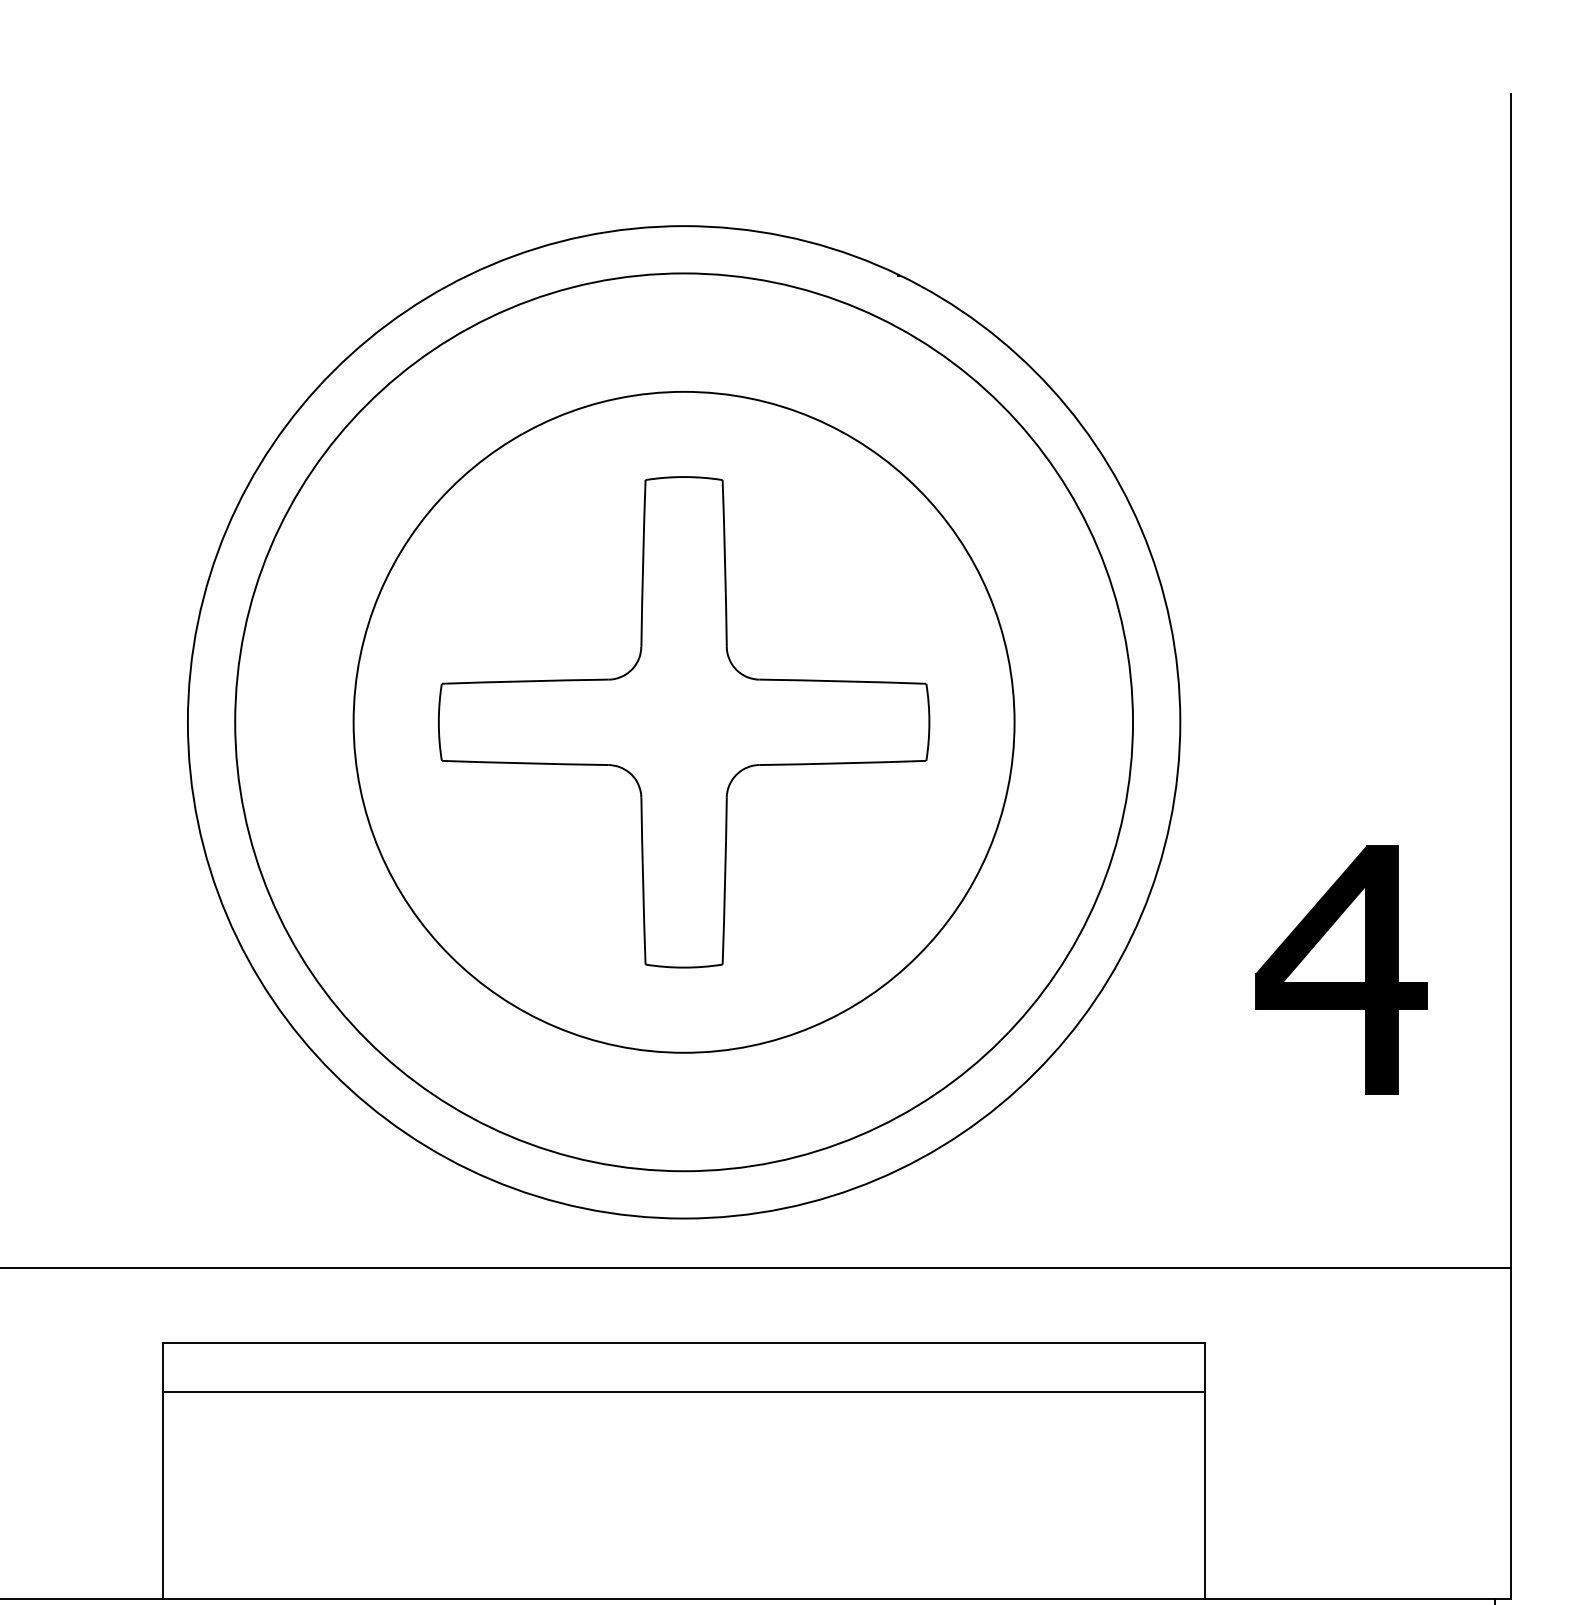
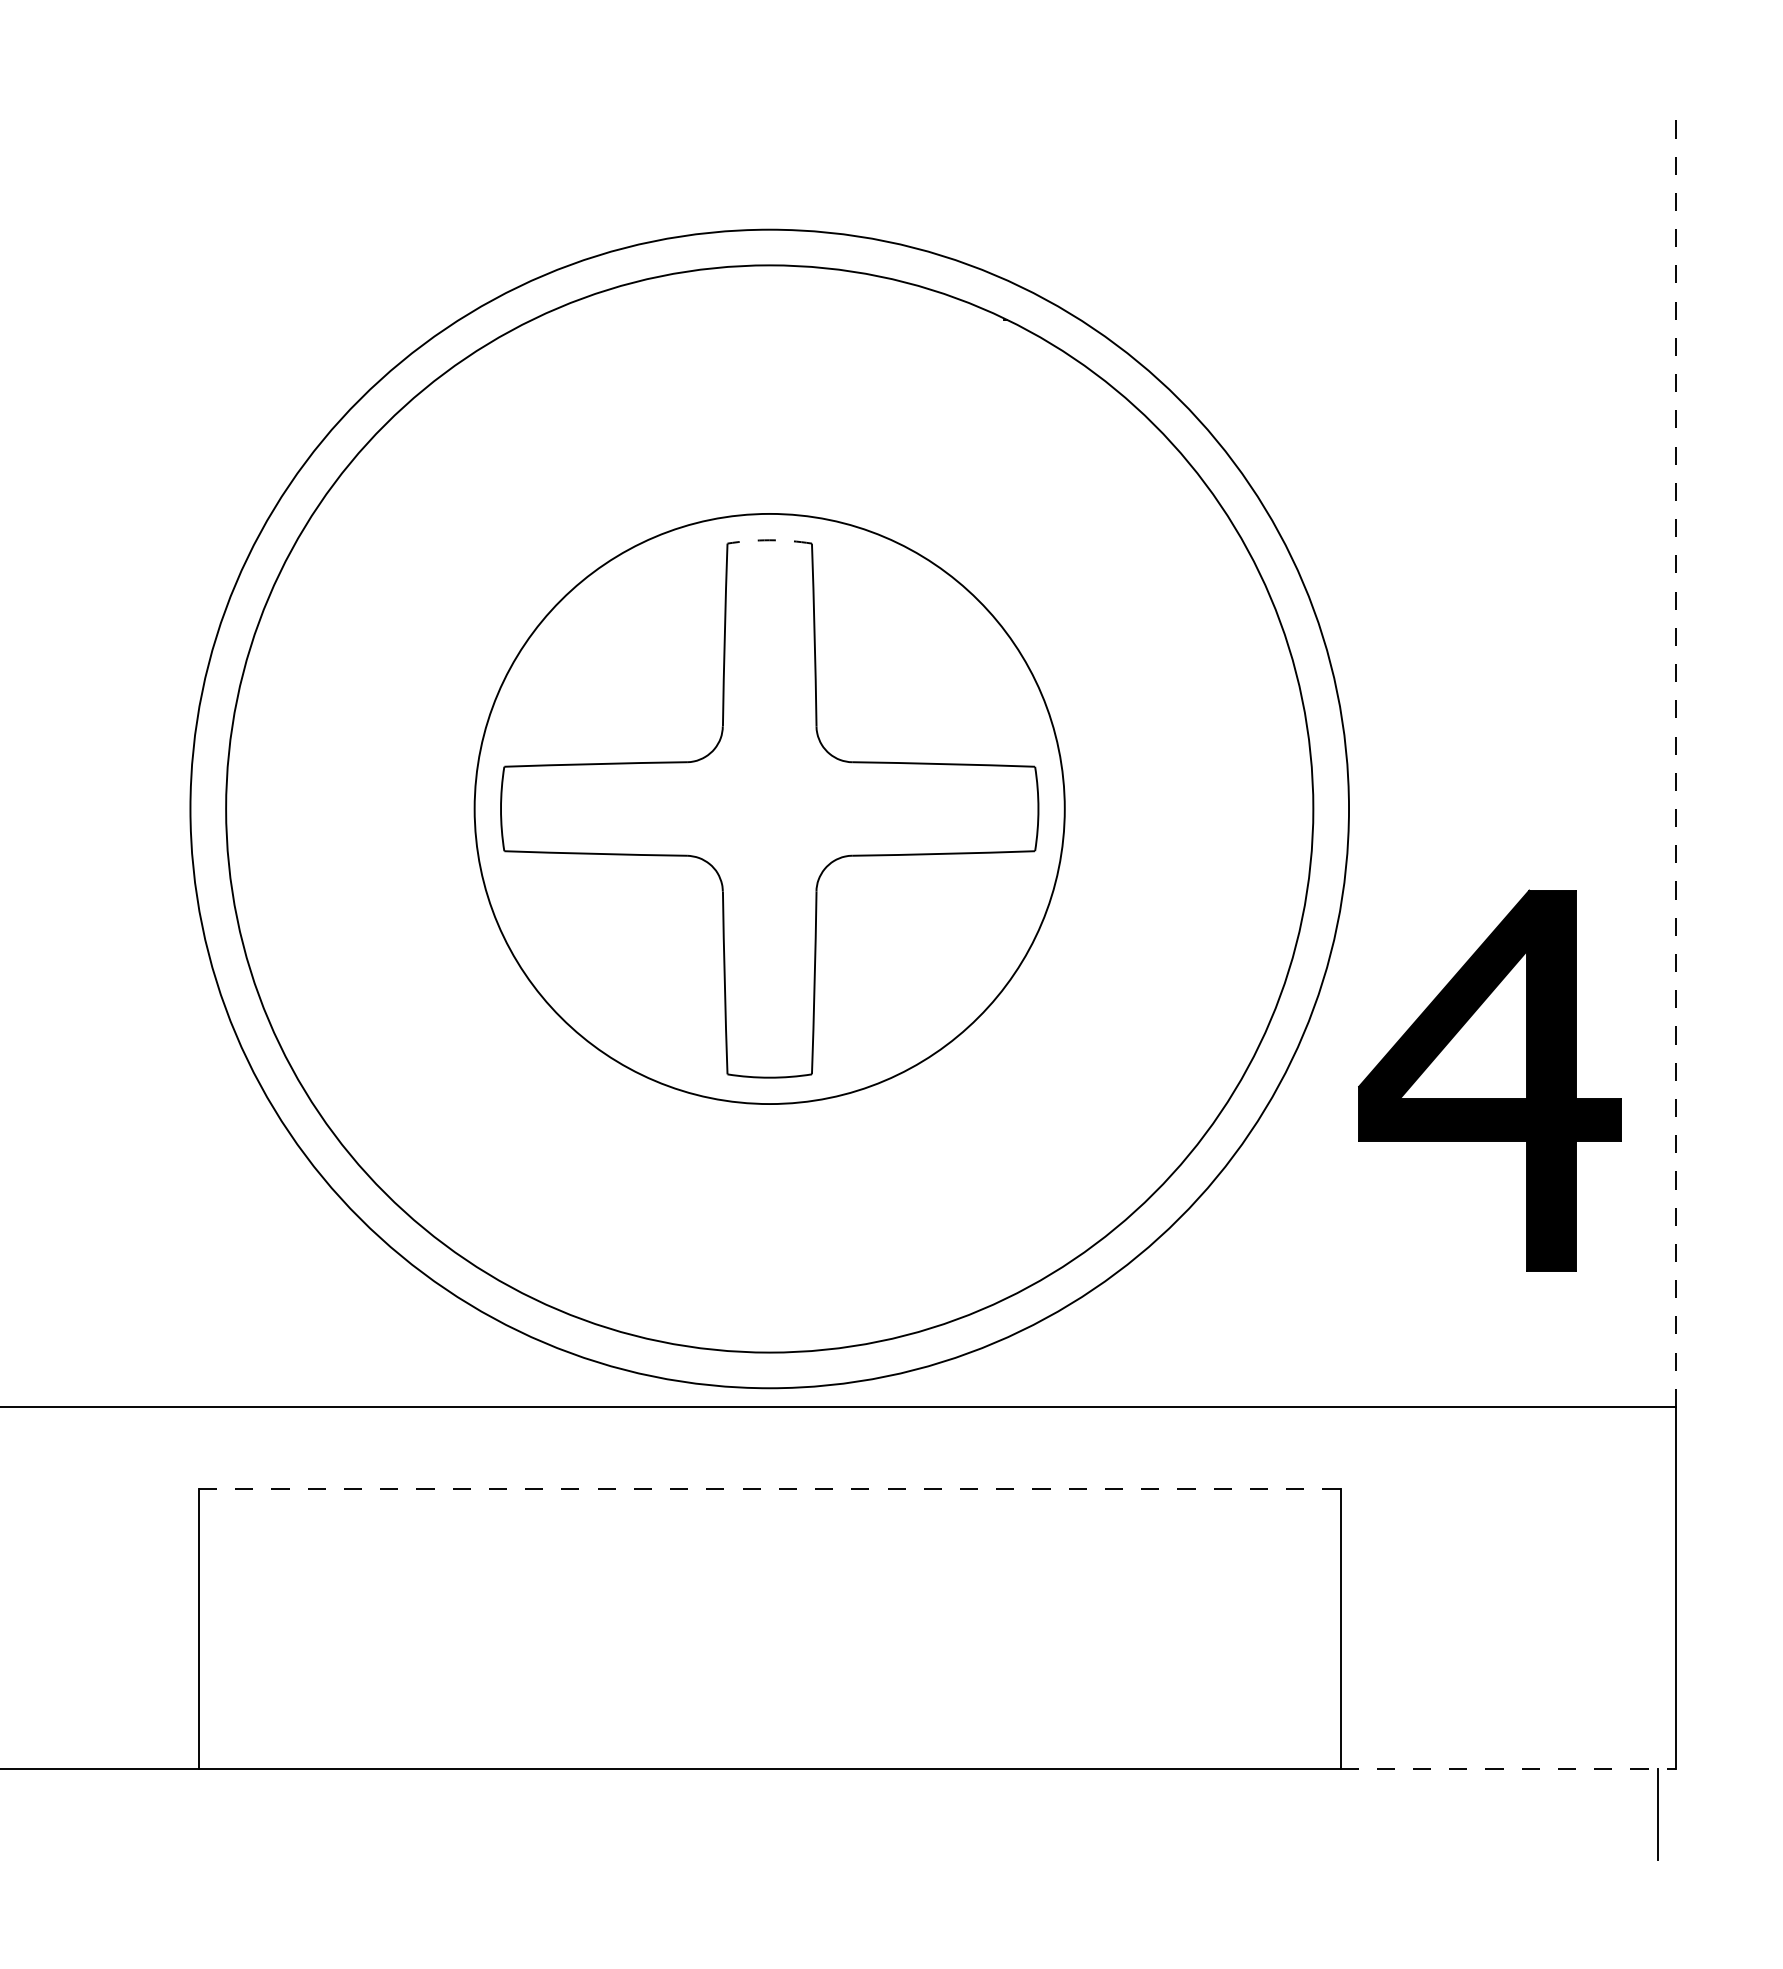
arc: (683, 477) -> (769, 540), solid -> dashed
line: (1510, 680) -> (1675, 763), solid -> dashed
circle: (683, 721) -> (769, 808), size x0.6
circle: (683, 721) -> (769, 808), size x1.6
part: (1341, 970) -> (1489, 1080), size x1.4
line: (683, 1342) -> (769, 1488), solid -> dashed
line: (683, 1391) -> (769, 1542), removed
line: (1358, 1599) -> (1508, 1769), solid -> dashed

